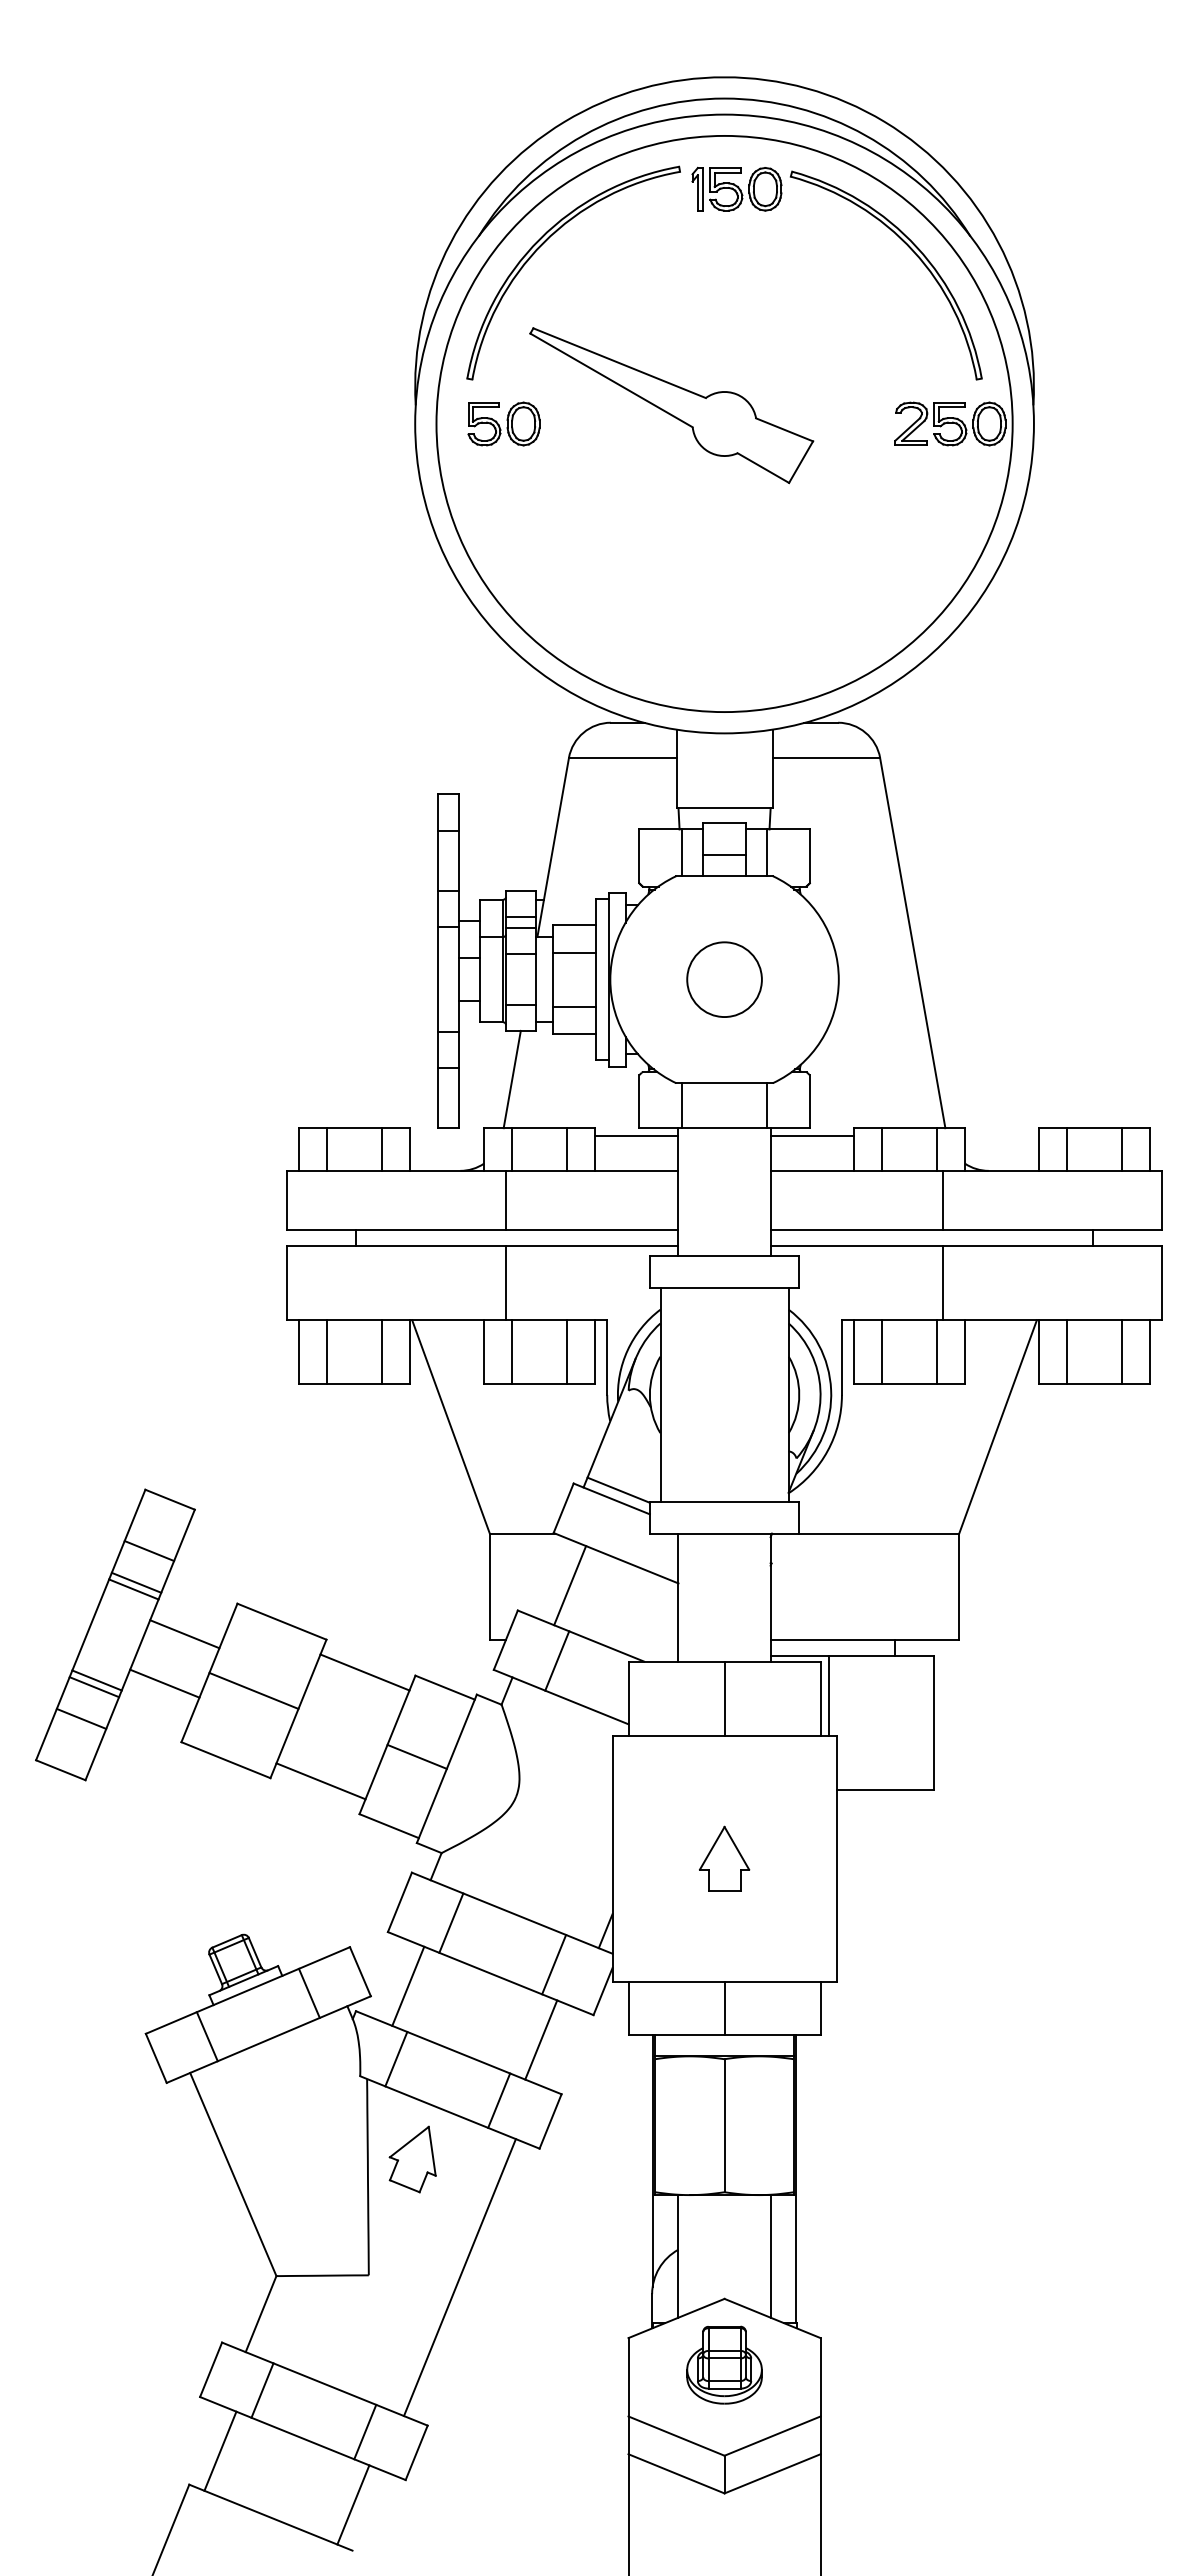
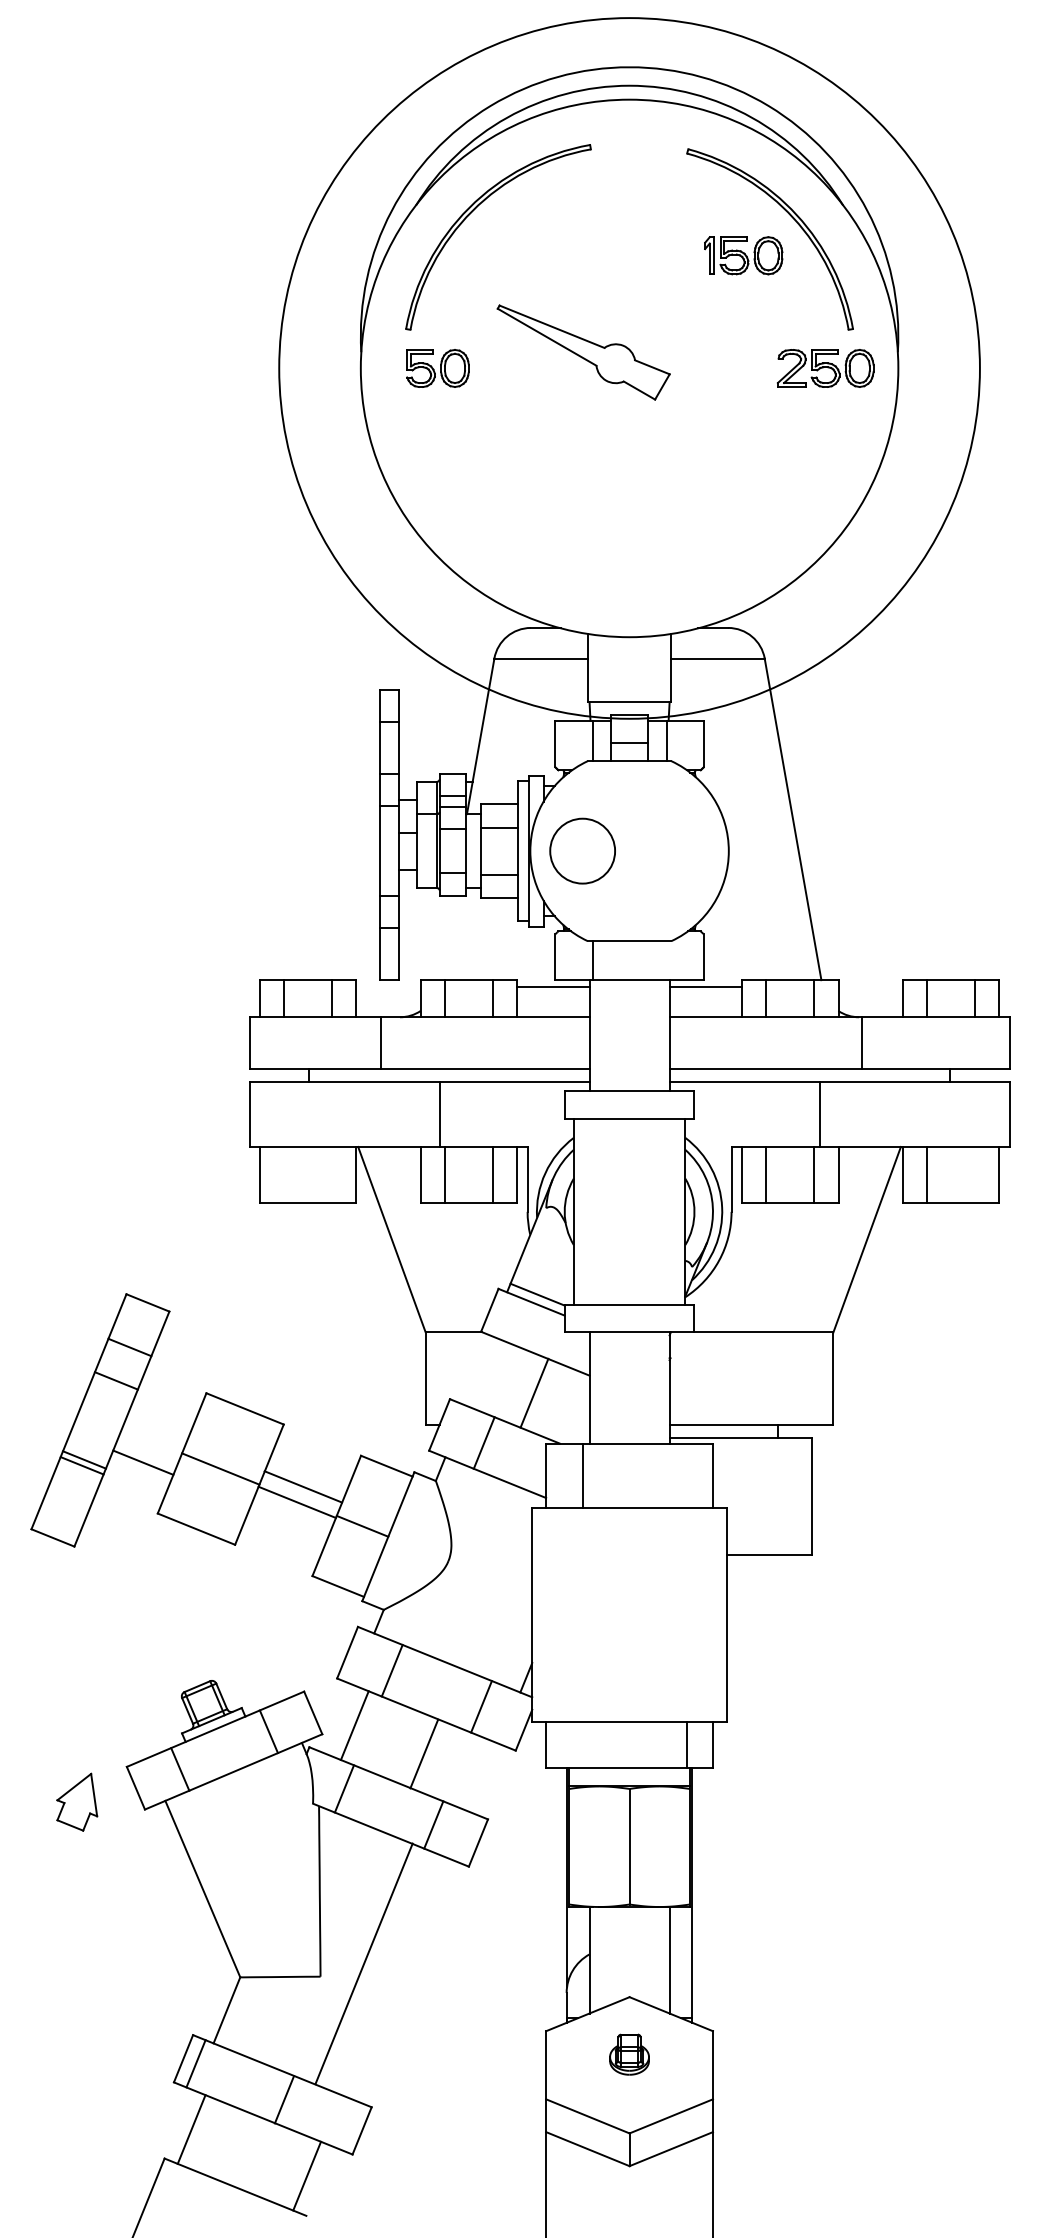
part: (736, 188) -> (743, 255), moved
part: (671, 405) -> (583, 352), size x0.7
circle: (724, 423) -> (629, 368), size x1.4
circle: (724, 979) -> (582, 851), moved
line: (511, 1079) -> (444, 937), removed
line: (767, 1105) -> (666, 960), removed
line: (505, 1200) -> (380, 1042), moved
line: (943, 1200) -> (862, 1042), moved
line: (326, 1352) -> (283, 1175), removed
line: (382, 1352) -> (332, 1175), removed
line: (1122, 1352) -> (975, 1175), removed
line: (136, 1582) -> (118, 1374), removed
line: (570, 1585) -> (534, 1393), moved
line: (184, 1634) -> (160, 1420), removed
line: (364, 1672) -> (302, 1486), moved
line: (829, 1695) -> (720, 1472), removed
line: (724, 1698) -> (582, 1475), moved
line: (81, 1718) -> (70, 1492), removed
line: (320, 1781) -> (296, 1502), moved
part: (724, 1858) -> (629, 1614), removed
line: (724, 2008) -> (686, 1744), moved
line: (541, 2039) -> (424, 1753), moved
part: (412, 2159) -> (77, 1802), moved
line: (459, 2277) -> (363, 1963), moved
part: (724, 2364) -> (629, 2054), size x0.6
line: (262, 2390) -> (196, 2063), moved
line: (365, 2431) -> (284, 2099), moved

